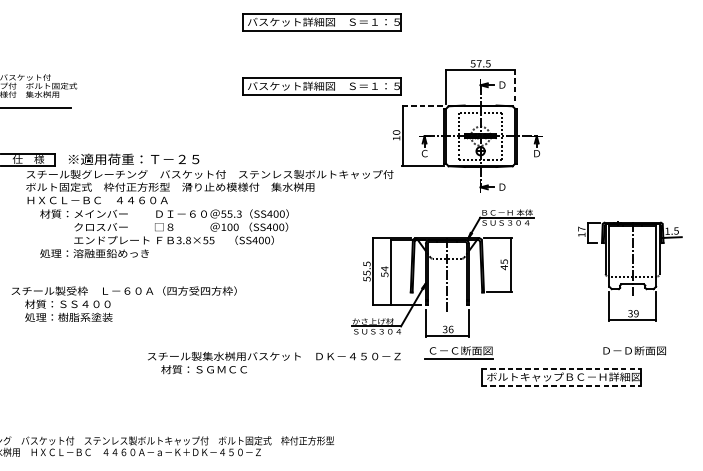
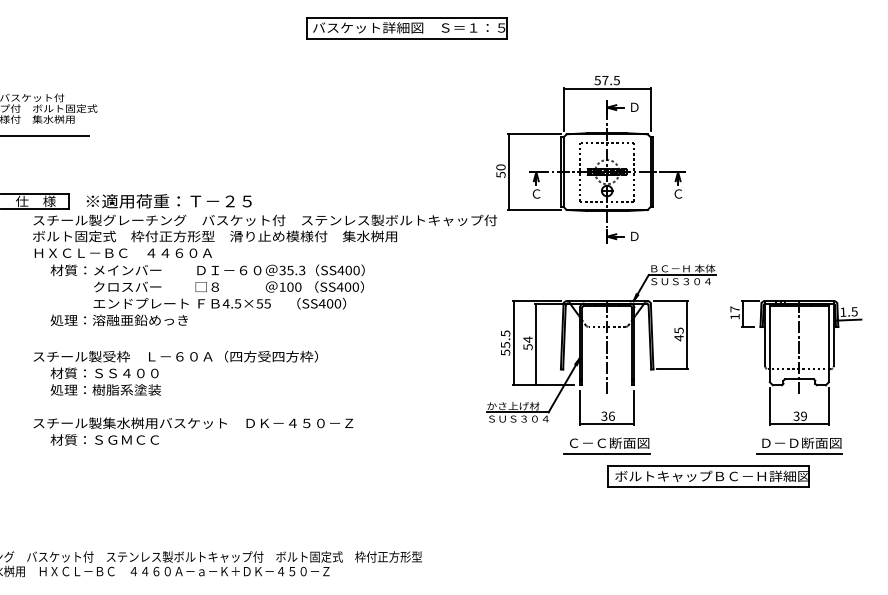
part: (321, 86) -> (406, 109), removed
line: (514, 86) -> (650, 109), dashed -> solid
line: (423, 106) -> (534, 134), dashed -> solid
text: (396, 138) -> (500, 174), 10 -> 50
text: (537, 153) -> (678, 193), Ｄ -> Ｃ
text: (223, 213) -> (282, 269), 55.3 -> 35.3
text: (183, 240) -> (231, 303), 3.8×55 -> 4.5×55
part: (630, 271) -> (796, 362), moved
part: (442, 272) -> (601, 344), moved
text: (123, 303) -> (175, 372), moved
part: (458, 352) -> (606, 445), moved
line: (632, 359) -> (799, 454), added
text: (274, 362) -> (193, 431), moved
line: (561, 368) -> (709, 465), dashed -> solid
line: (561, 385) -> (709, 487), dashed -> solid

